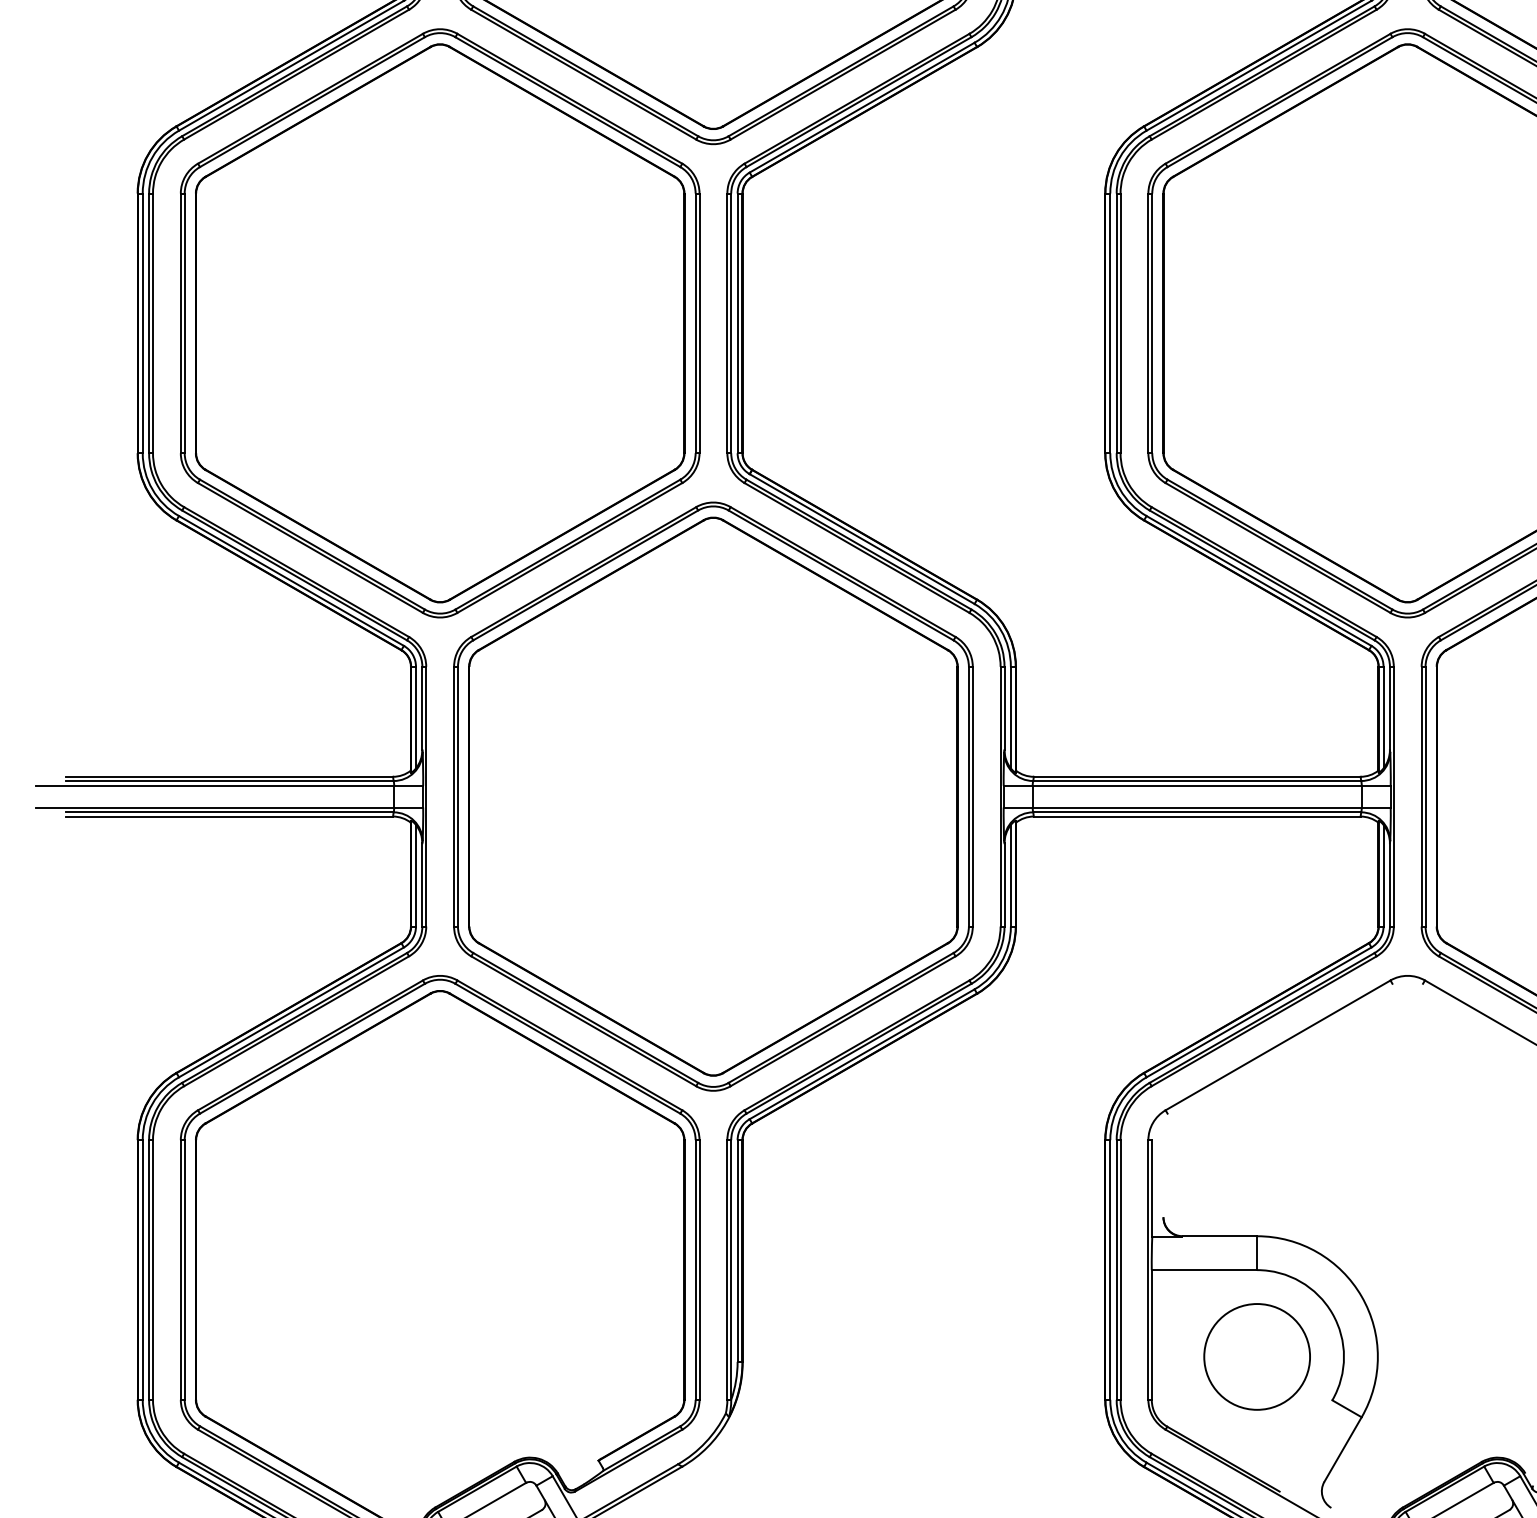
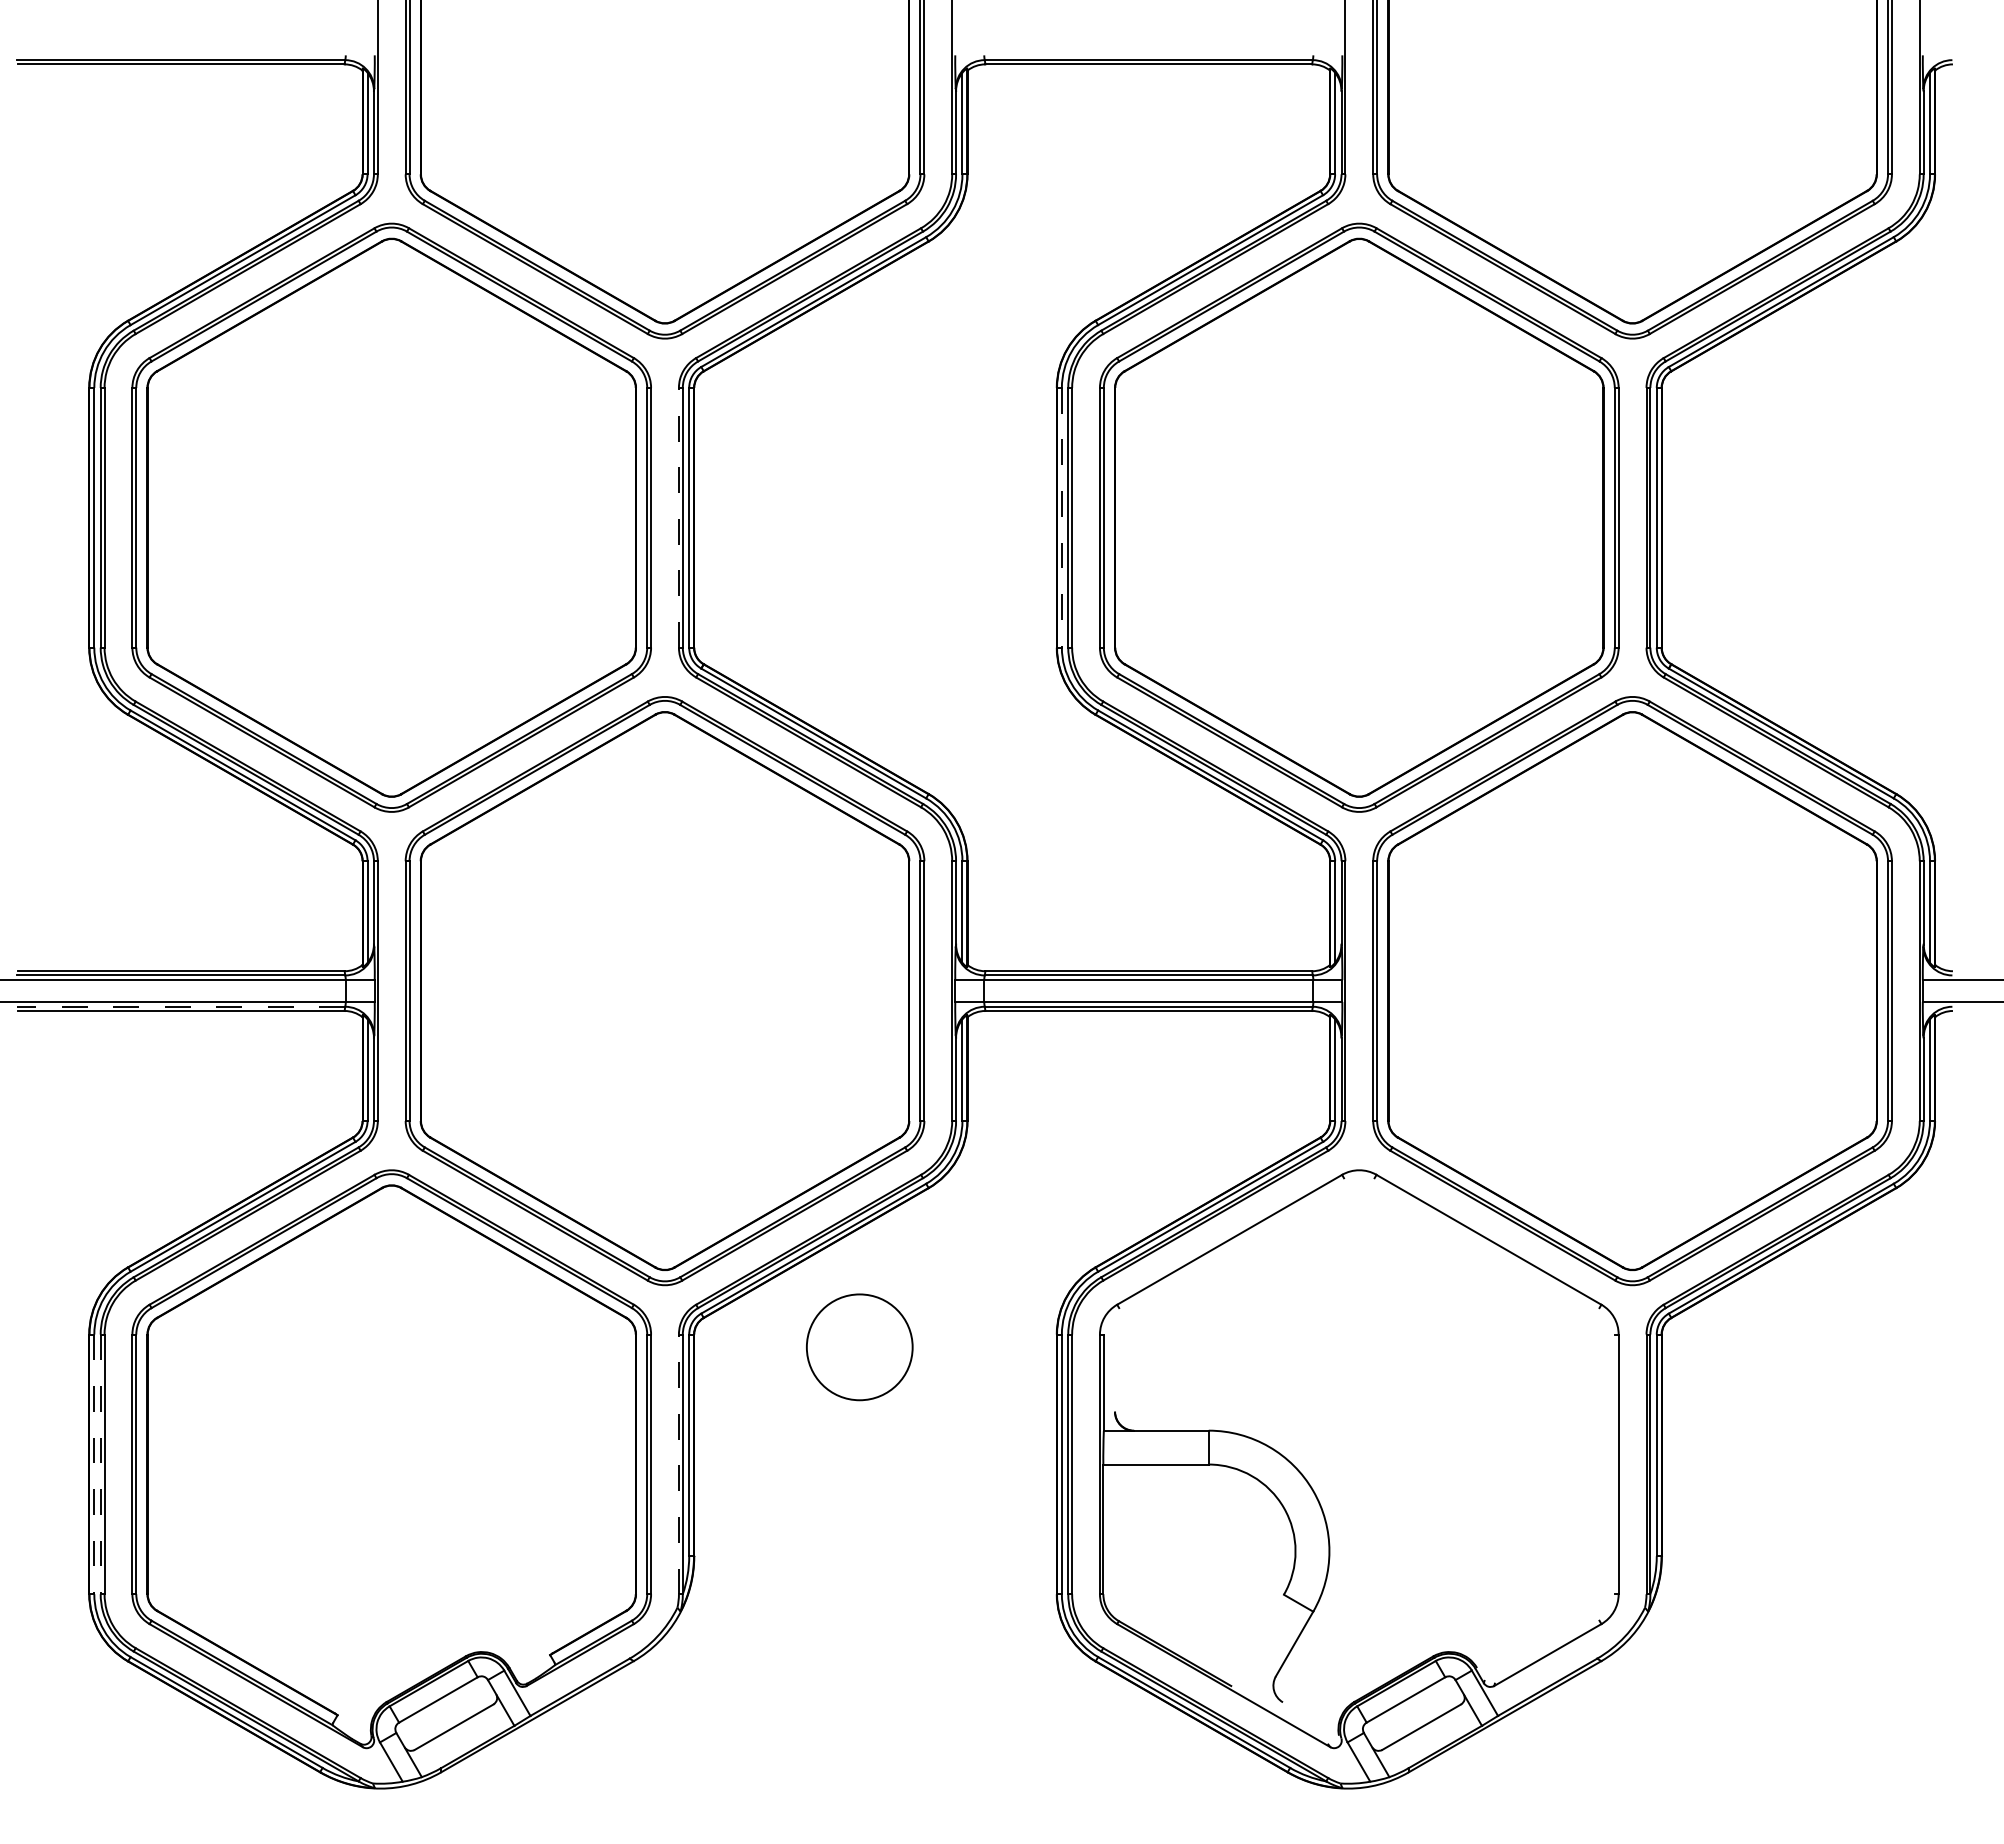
line: (726, 323) -> (678, 517), solid -> dashed
line: (1109, 323) -> (1061, 517), solid -> dashed
line: (229, 812) -> (181, 1006), solid -> dashed
line: (142, 1270) -> (94, 1464), solid -> dashed
line: (148, 1270) -> (100, 1464), solid -> dashed
line: (726, 1270) -> (678, 1464), solid -> dashed
circle: (1256, 1357) -> (859, 1347), moved

